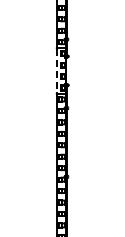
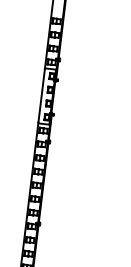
line: (56, 71) -> (41, 96), dashed -> solid

